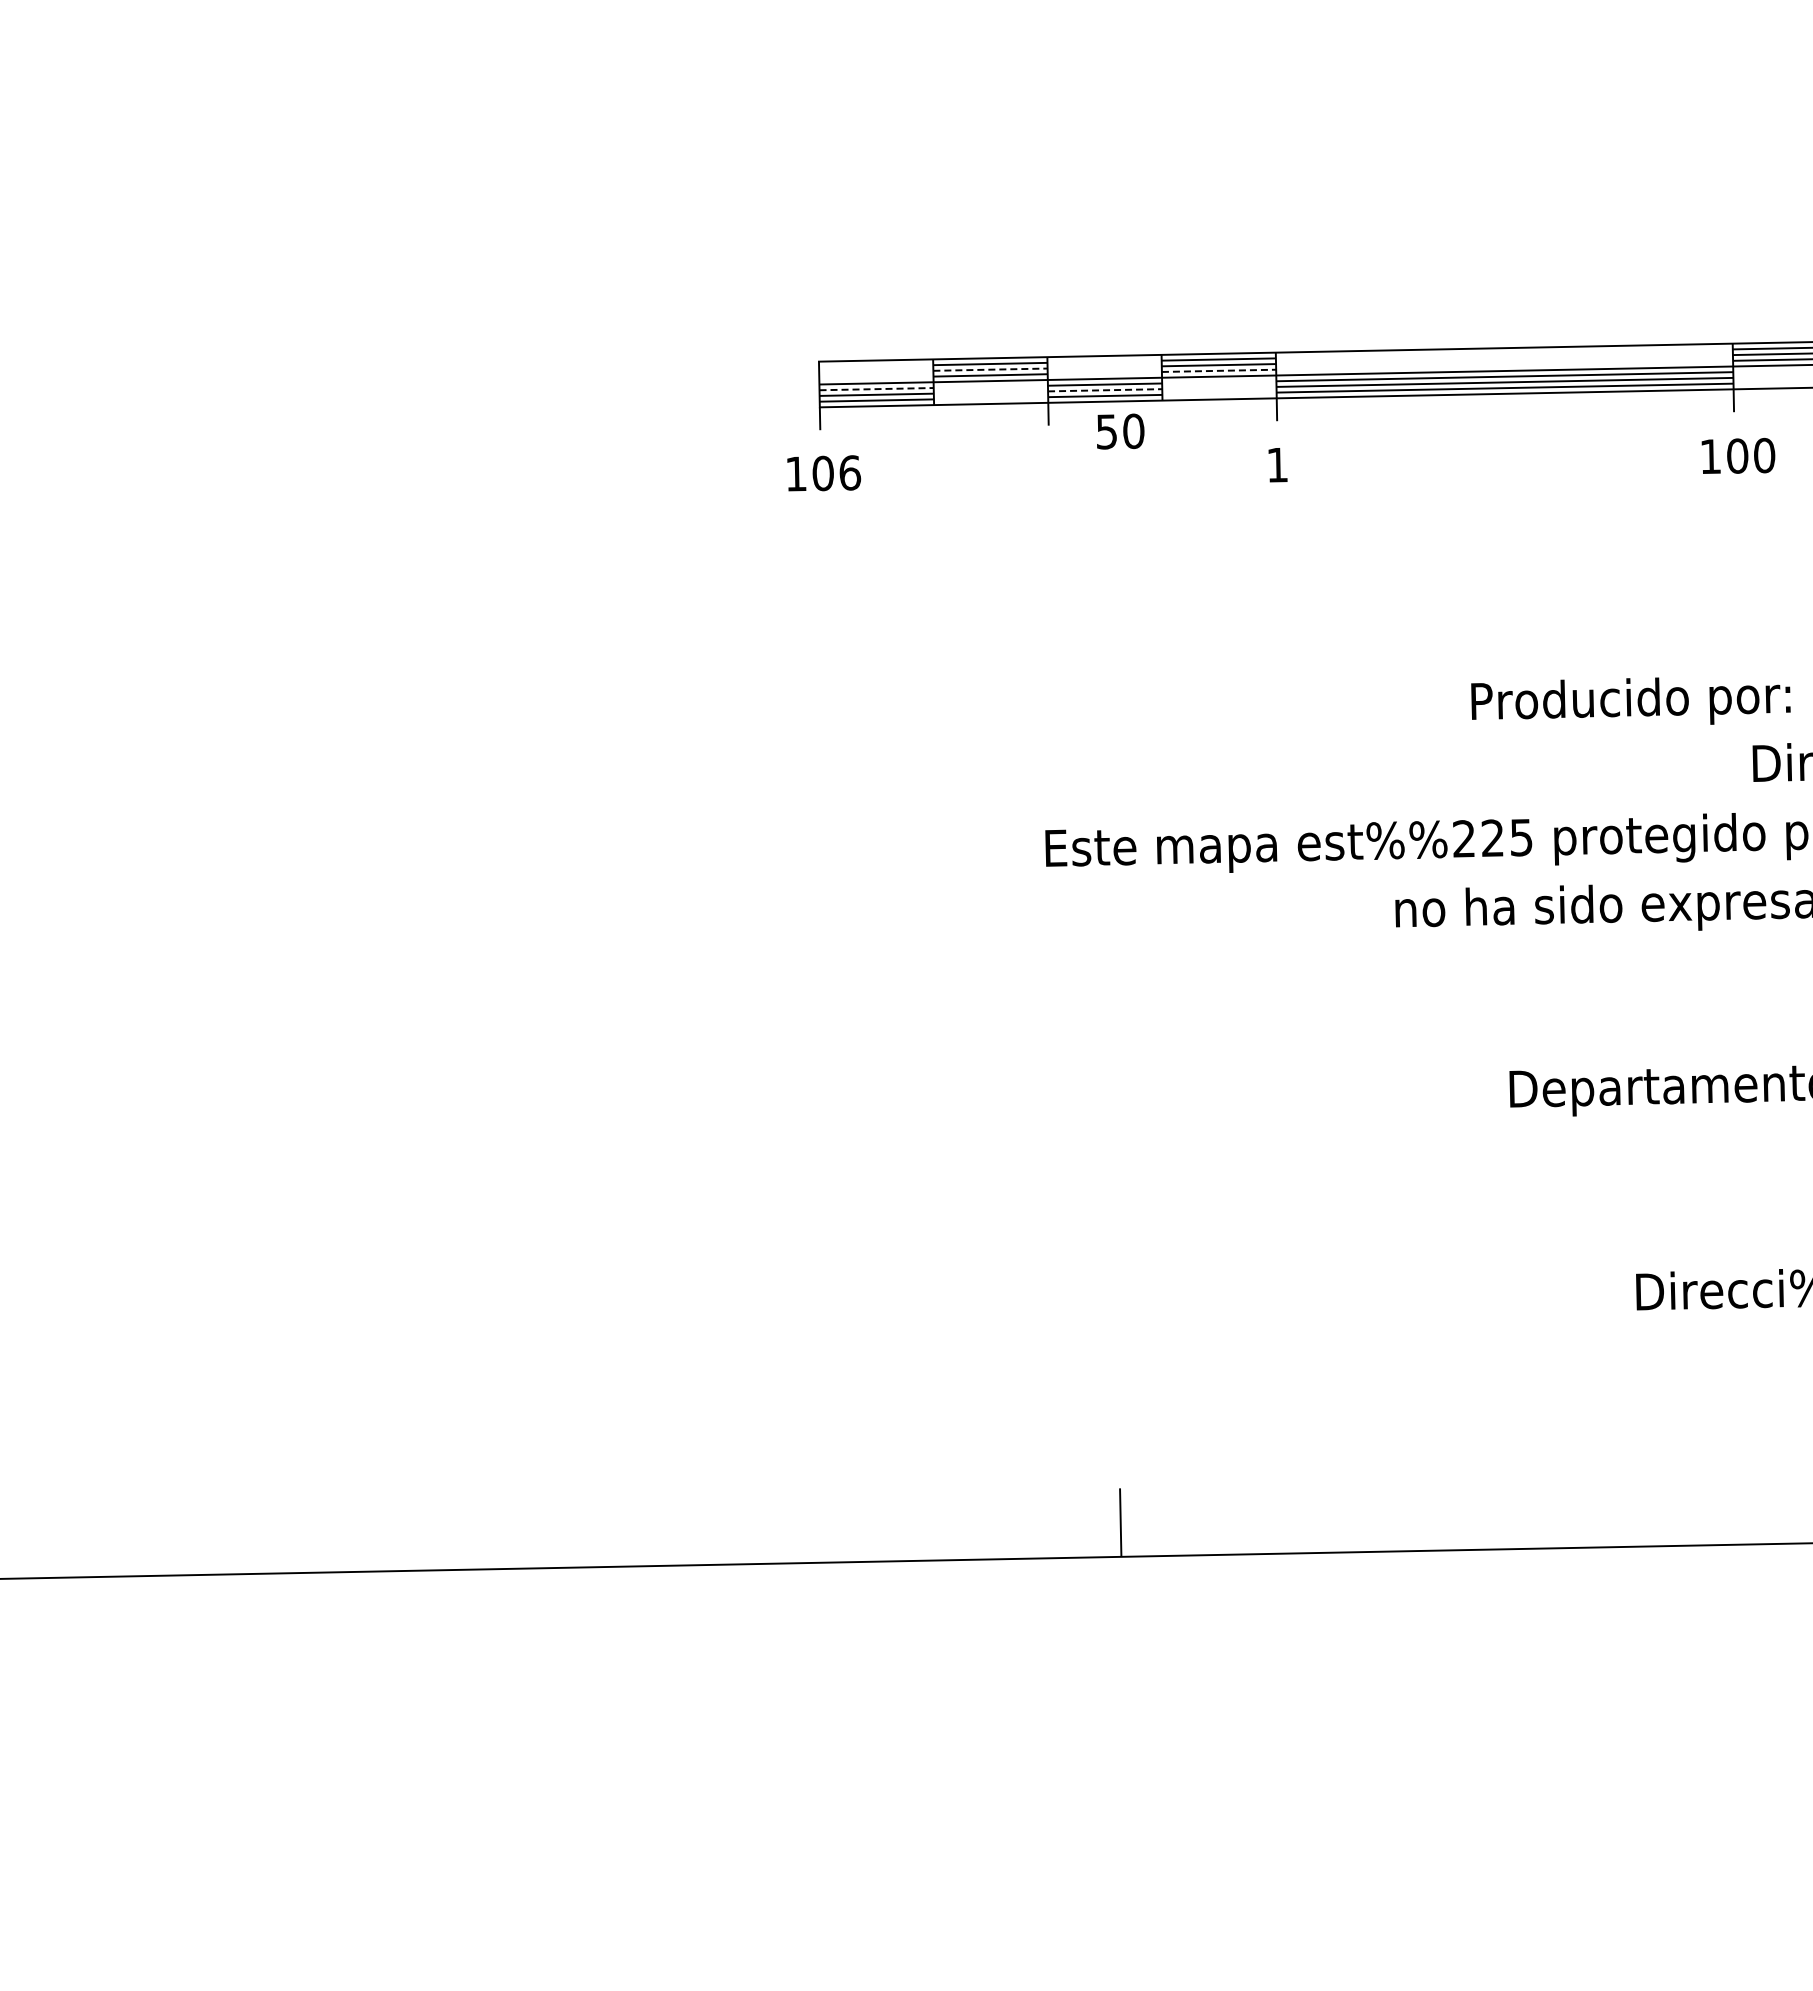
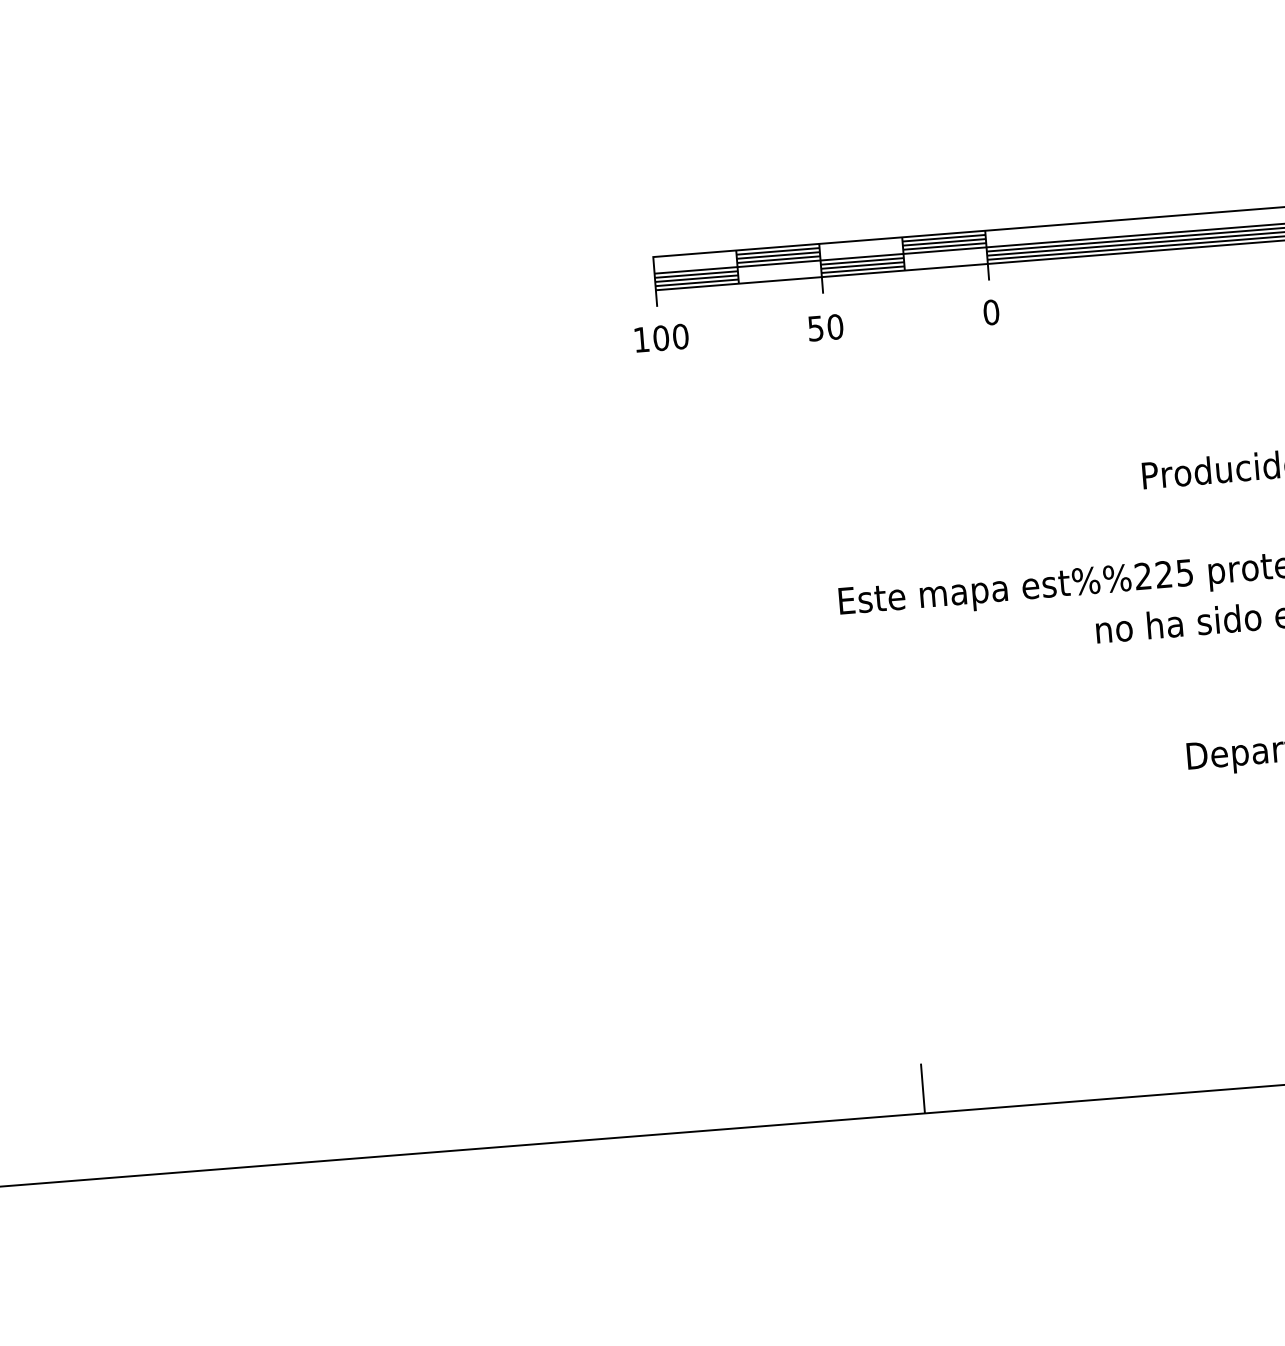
line: (990, 369) -> (778, 255), dashed -> solid
line: (1219, 370) -> (945, 246), dashed -> solid
line: (877, 389) -> (697, 274), dashed -> solid
line: (1105, 390) -> (862, 265), dashed -> solid
text: (1120, 431) -> (825, 327), moved
text: (1277, 464) -> (991, 312), 1 -> 0
text: (850, 472) -> (681, 336), 106 -> 100

